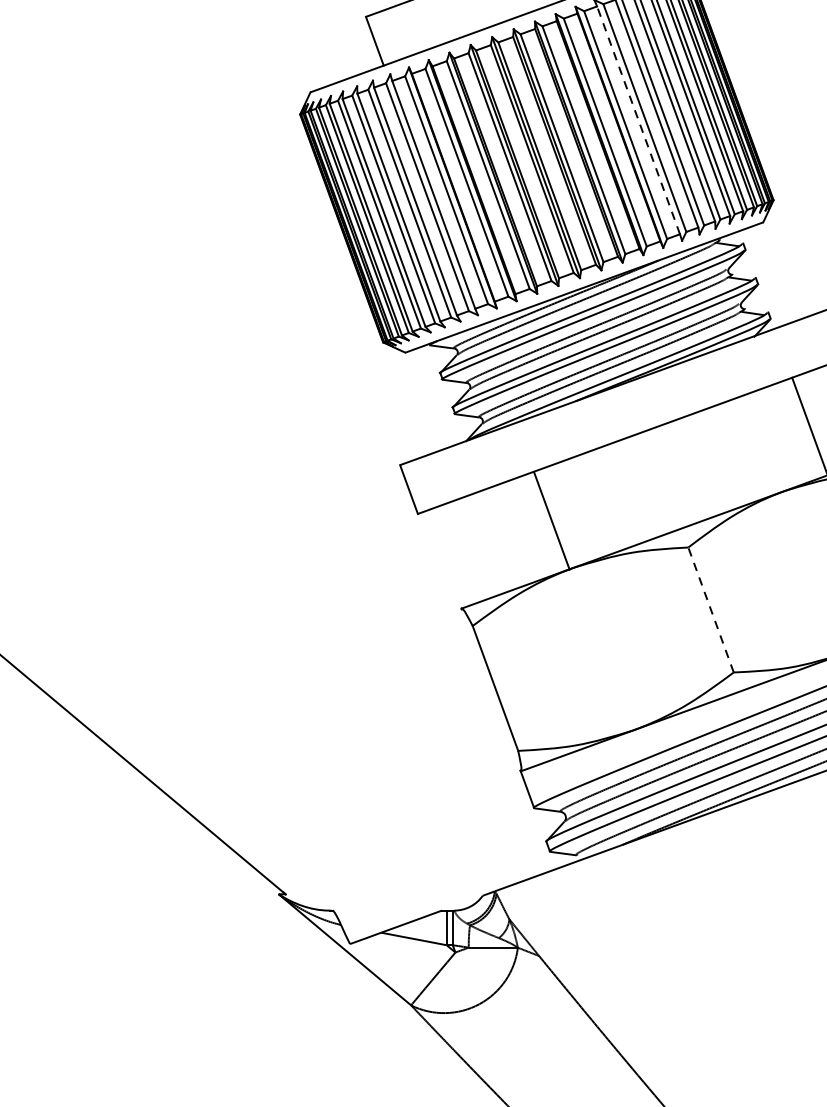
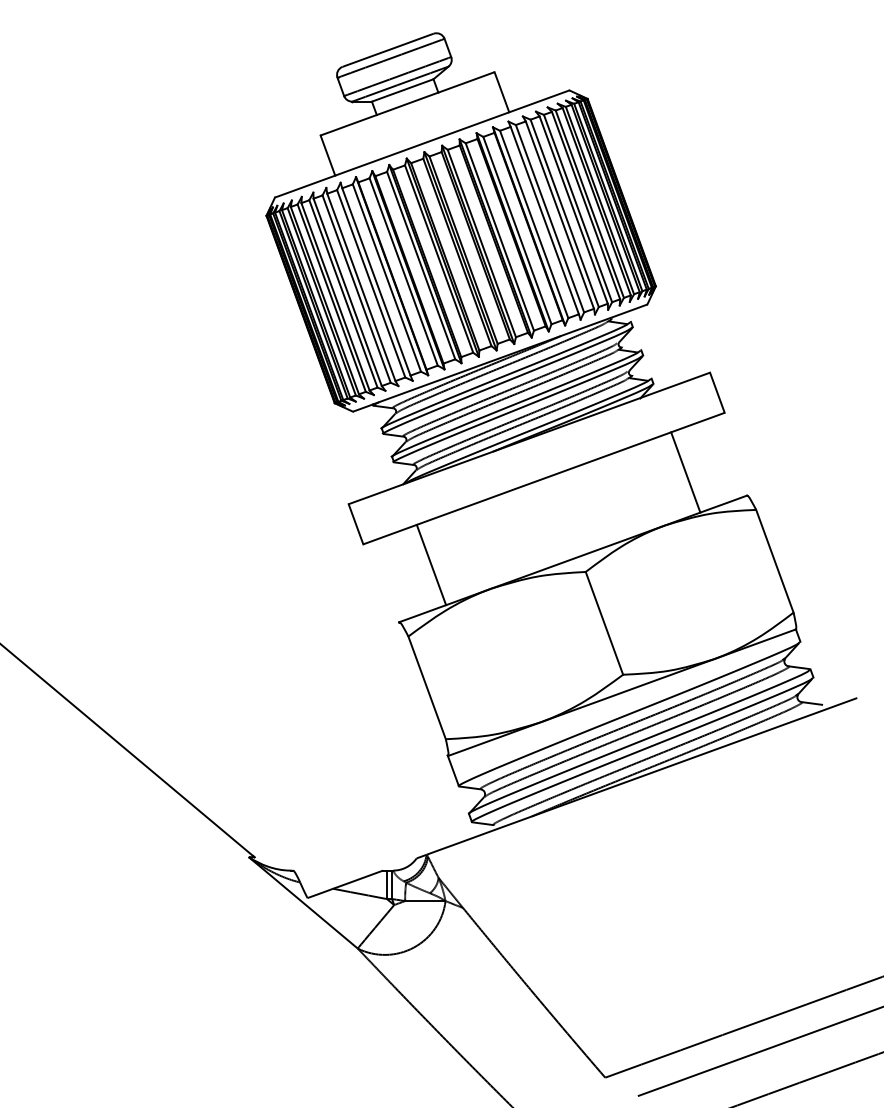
line: (638, 120) -> (544, 220), dashed -> solid
line: (551, 520) -> (431, 564), moved
line: (711, 610) -> (604, 623), dashed -> solid

